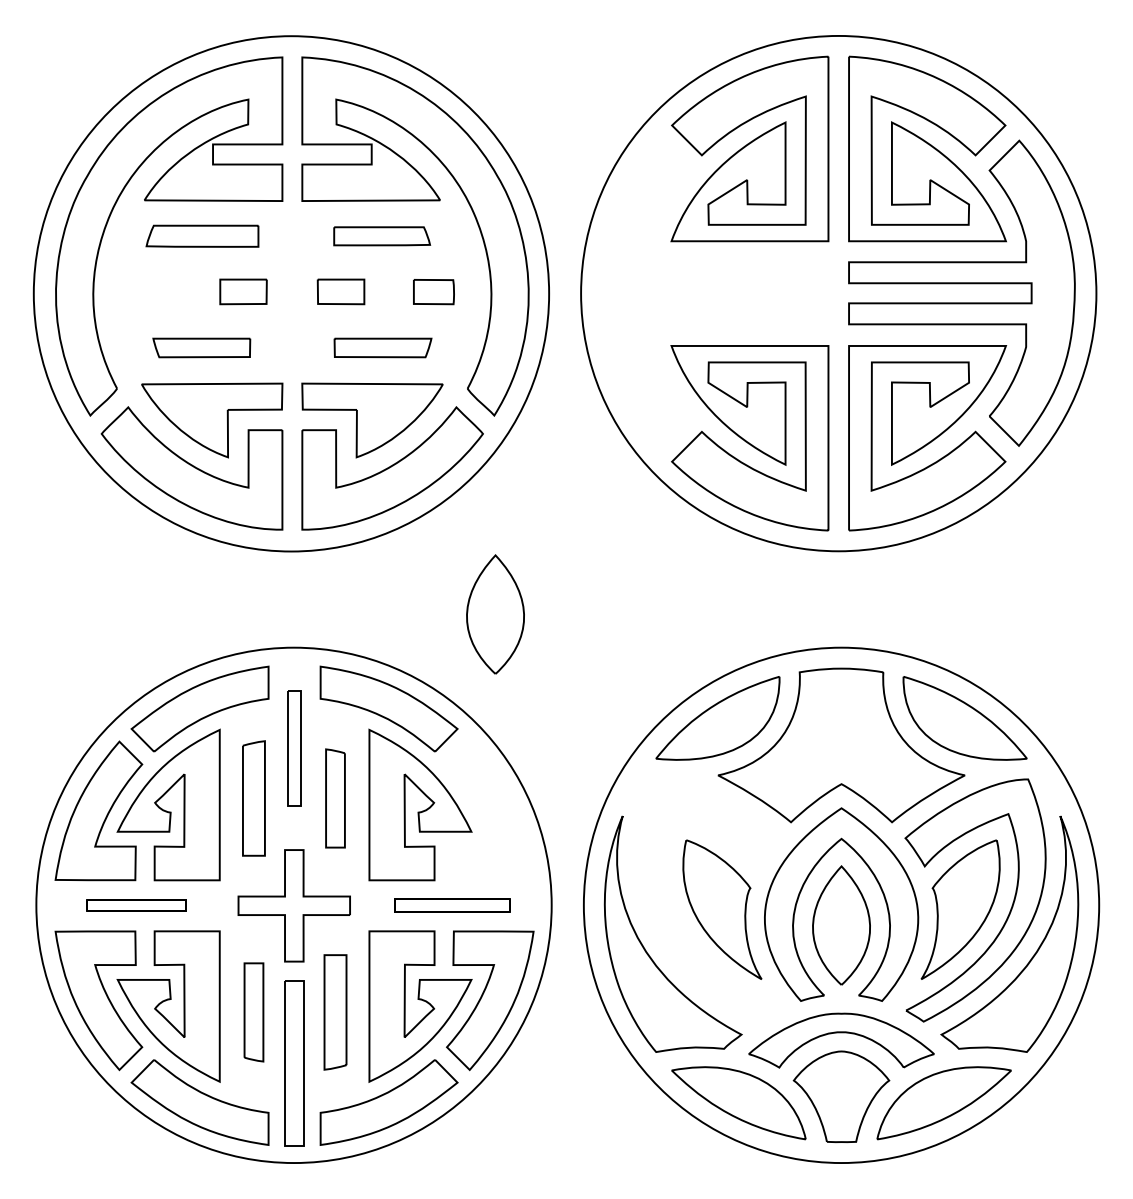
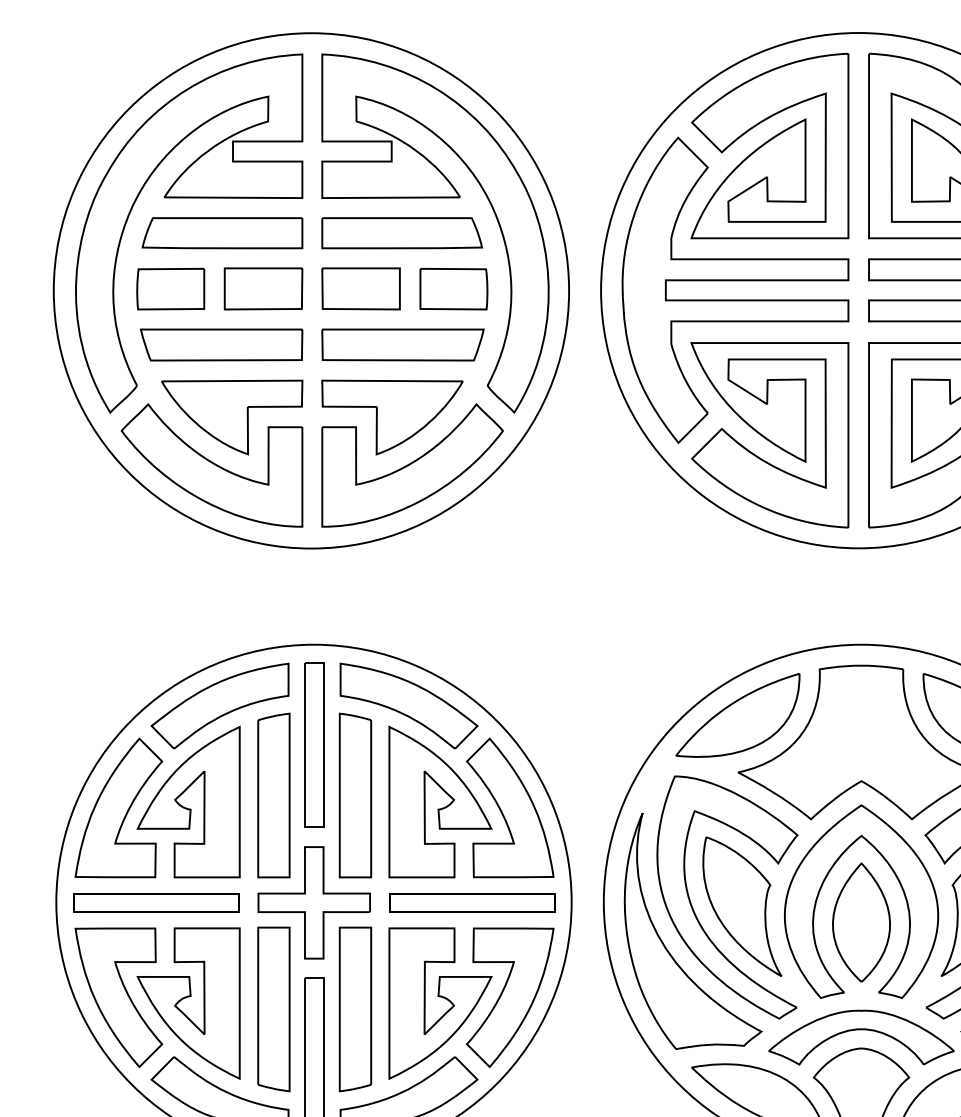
part: (202, 236) -> (222, 233), size x1.43
part: (381, 236) -> (401, 233), size x1.67
part: (715, 284) -> (735, 281), added
part: (150, 291) -> (170, 288), added
part: (243, 291) -> (263, 288), size x1.67
part: (340, 291) -> (360, 288), size x1.67
part: (433, 291) -> (453, 288), size x1.67
part: (201, 347) -> (221, 344), size x1.67
part: (382, 347) -> (402, 344), size x1.67
part: (495, 614) -> (515, 611), removed
part: (294, 747) -> (314, 744), size x1.43
part: (253, 798) -> (273, 795), size x1.43
part: (335, 798) -> (355, 795), size x1.67
part: (490, 810) -> (510, 807), added
part: (136, 905) -> (156, 902), size x1.67
part: (452, 905) -> (472, 902), size x1.43
part: (675, 915) -> (695, 912), added
part: (253, 1012) -> (273, 1009), size x1.67
part: (335, 1012) -> (355, 1009), size x1.43

